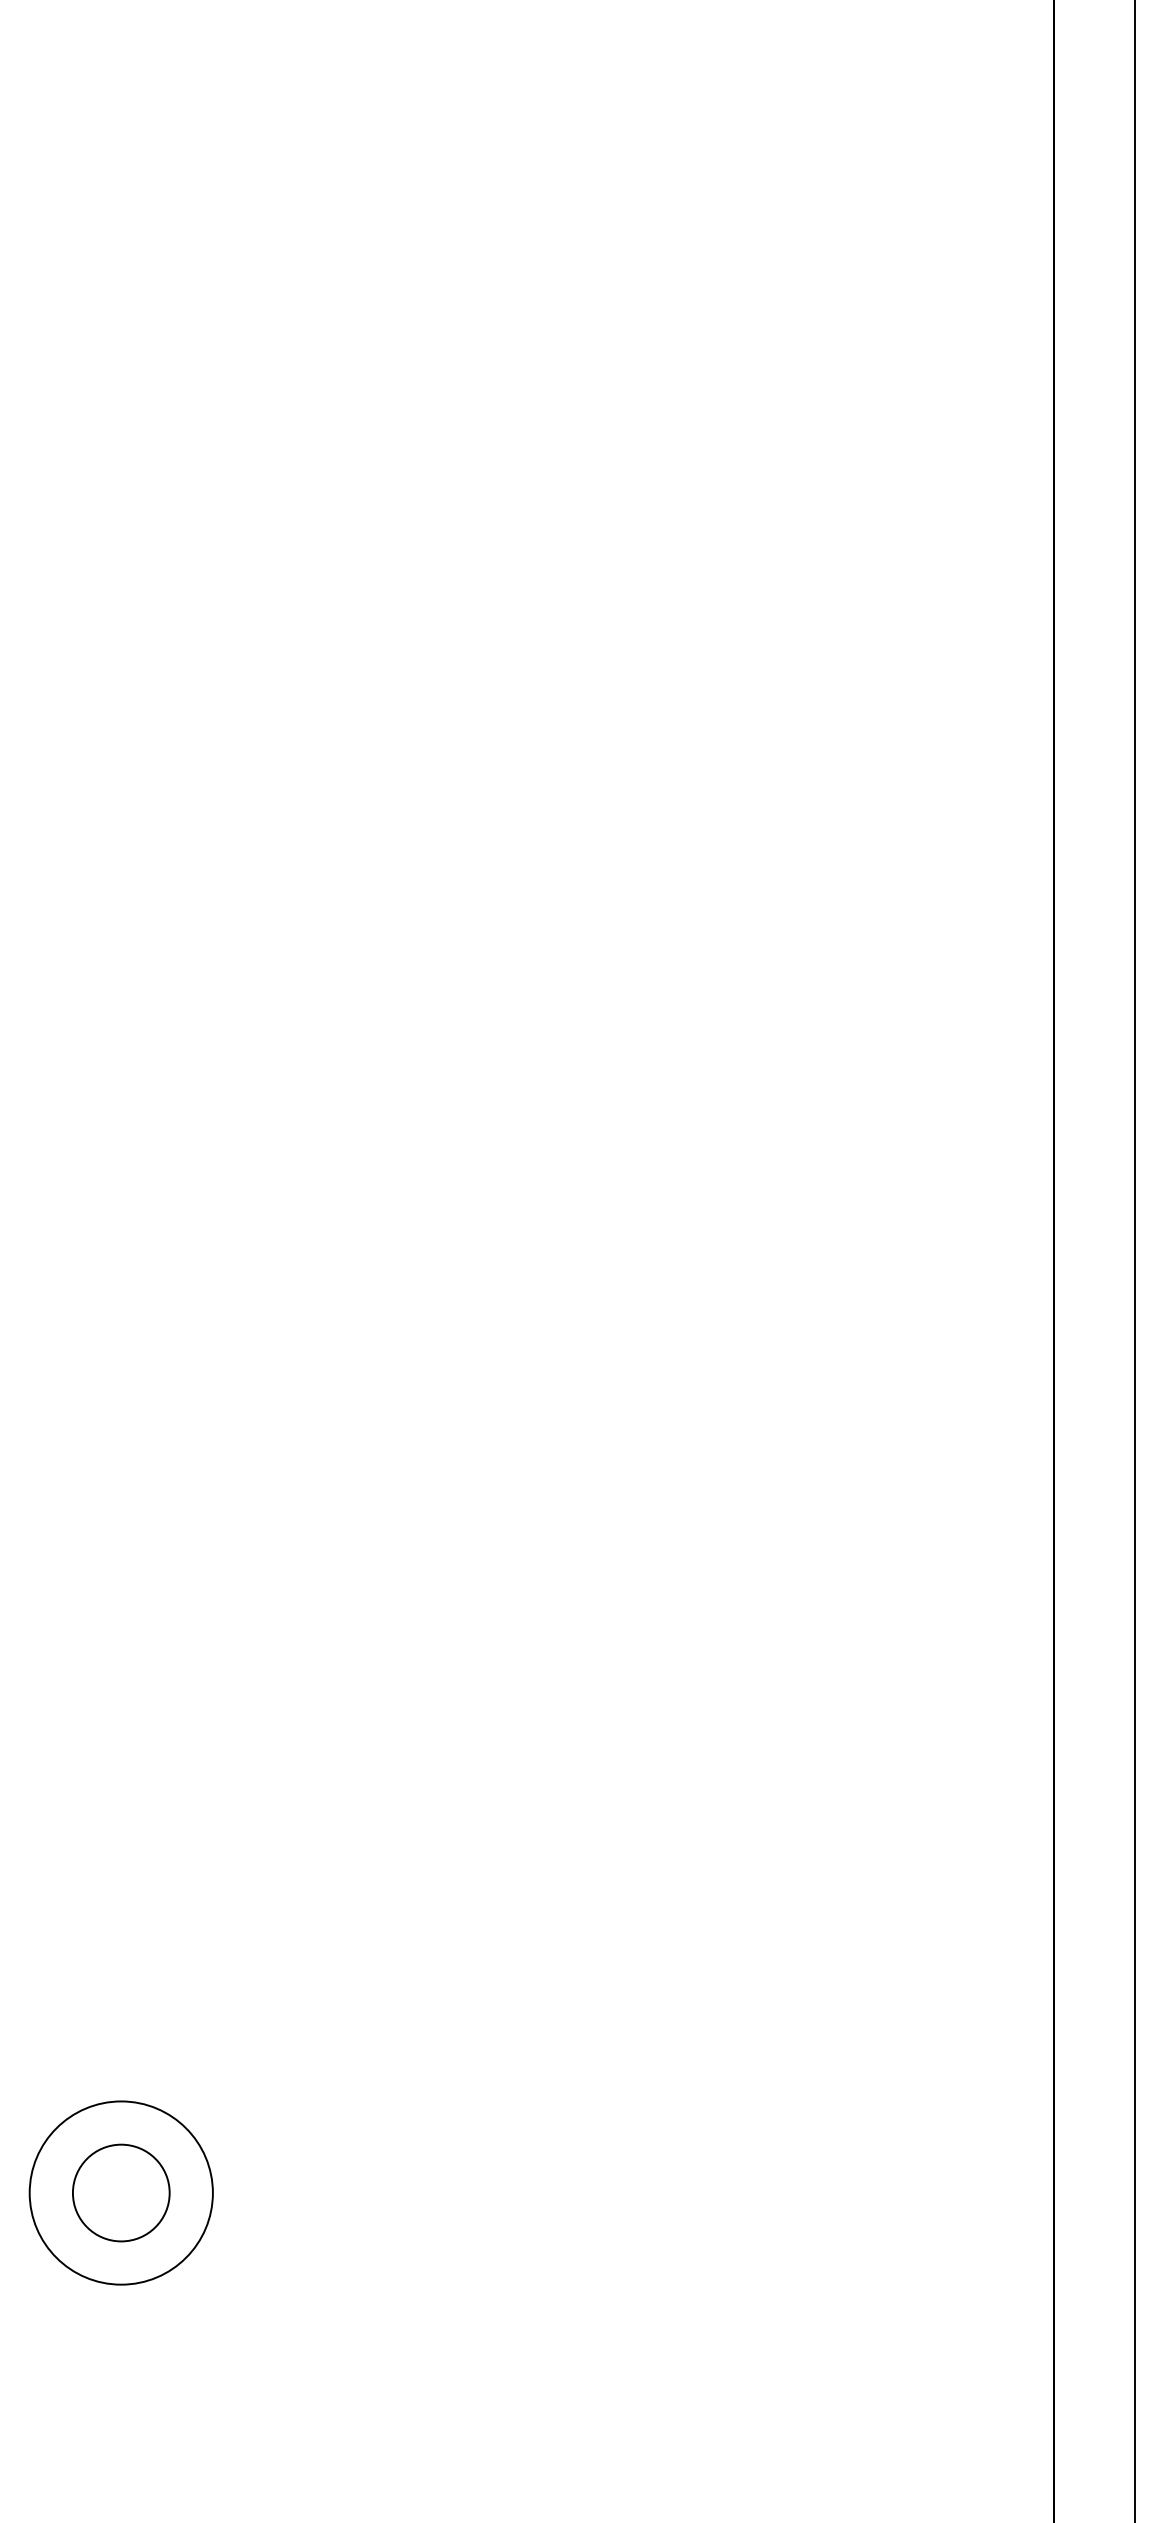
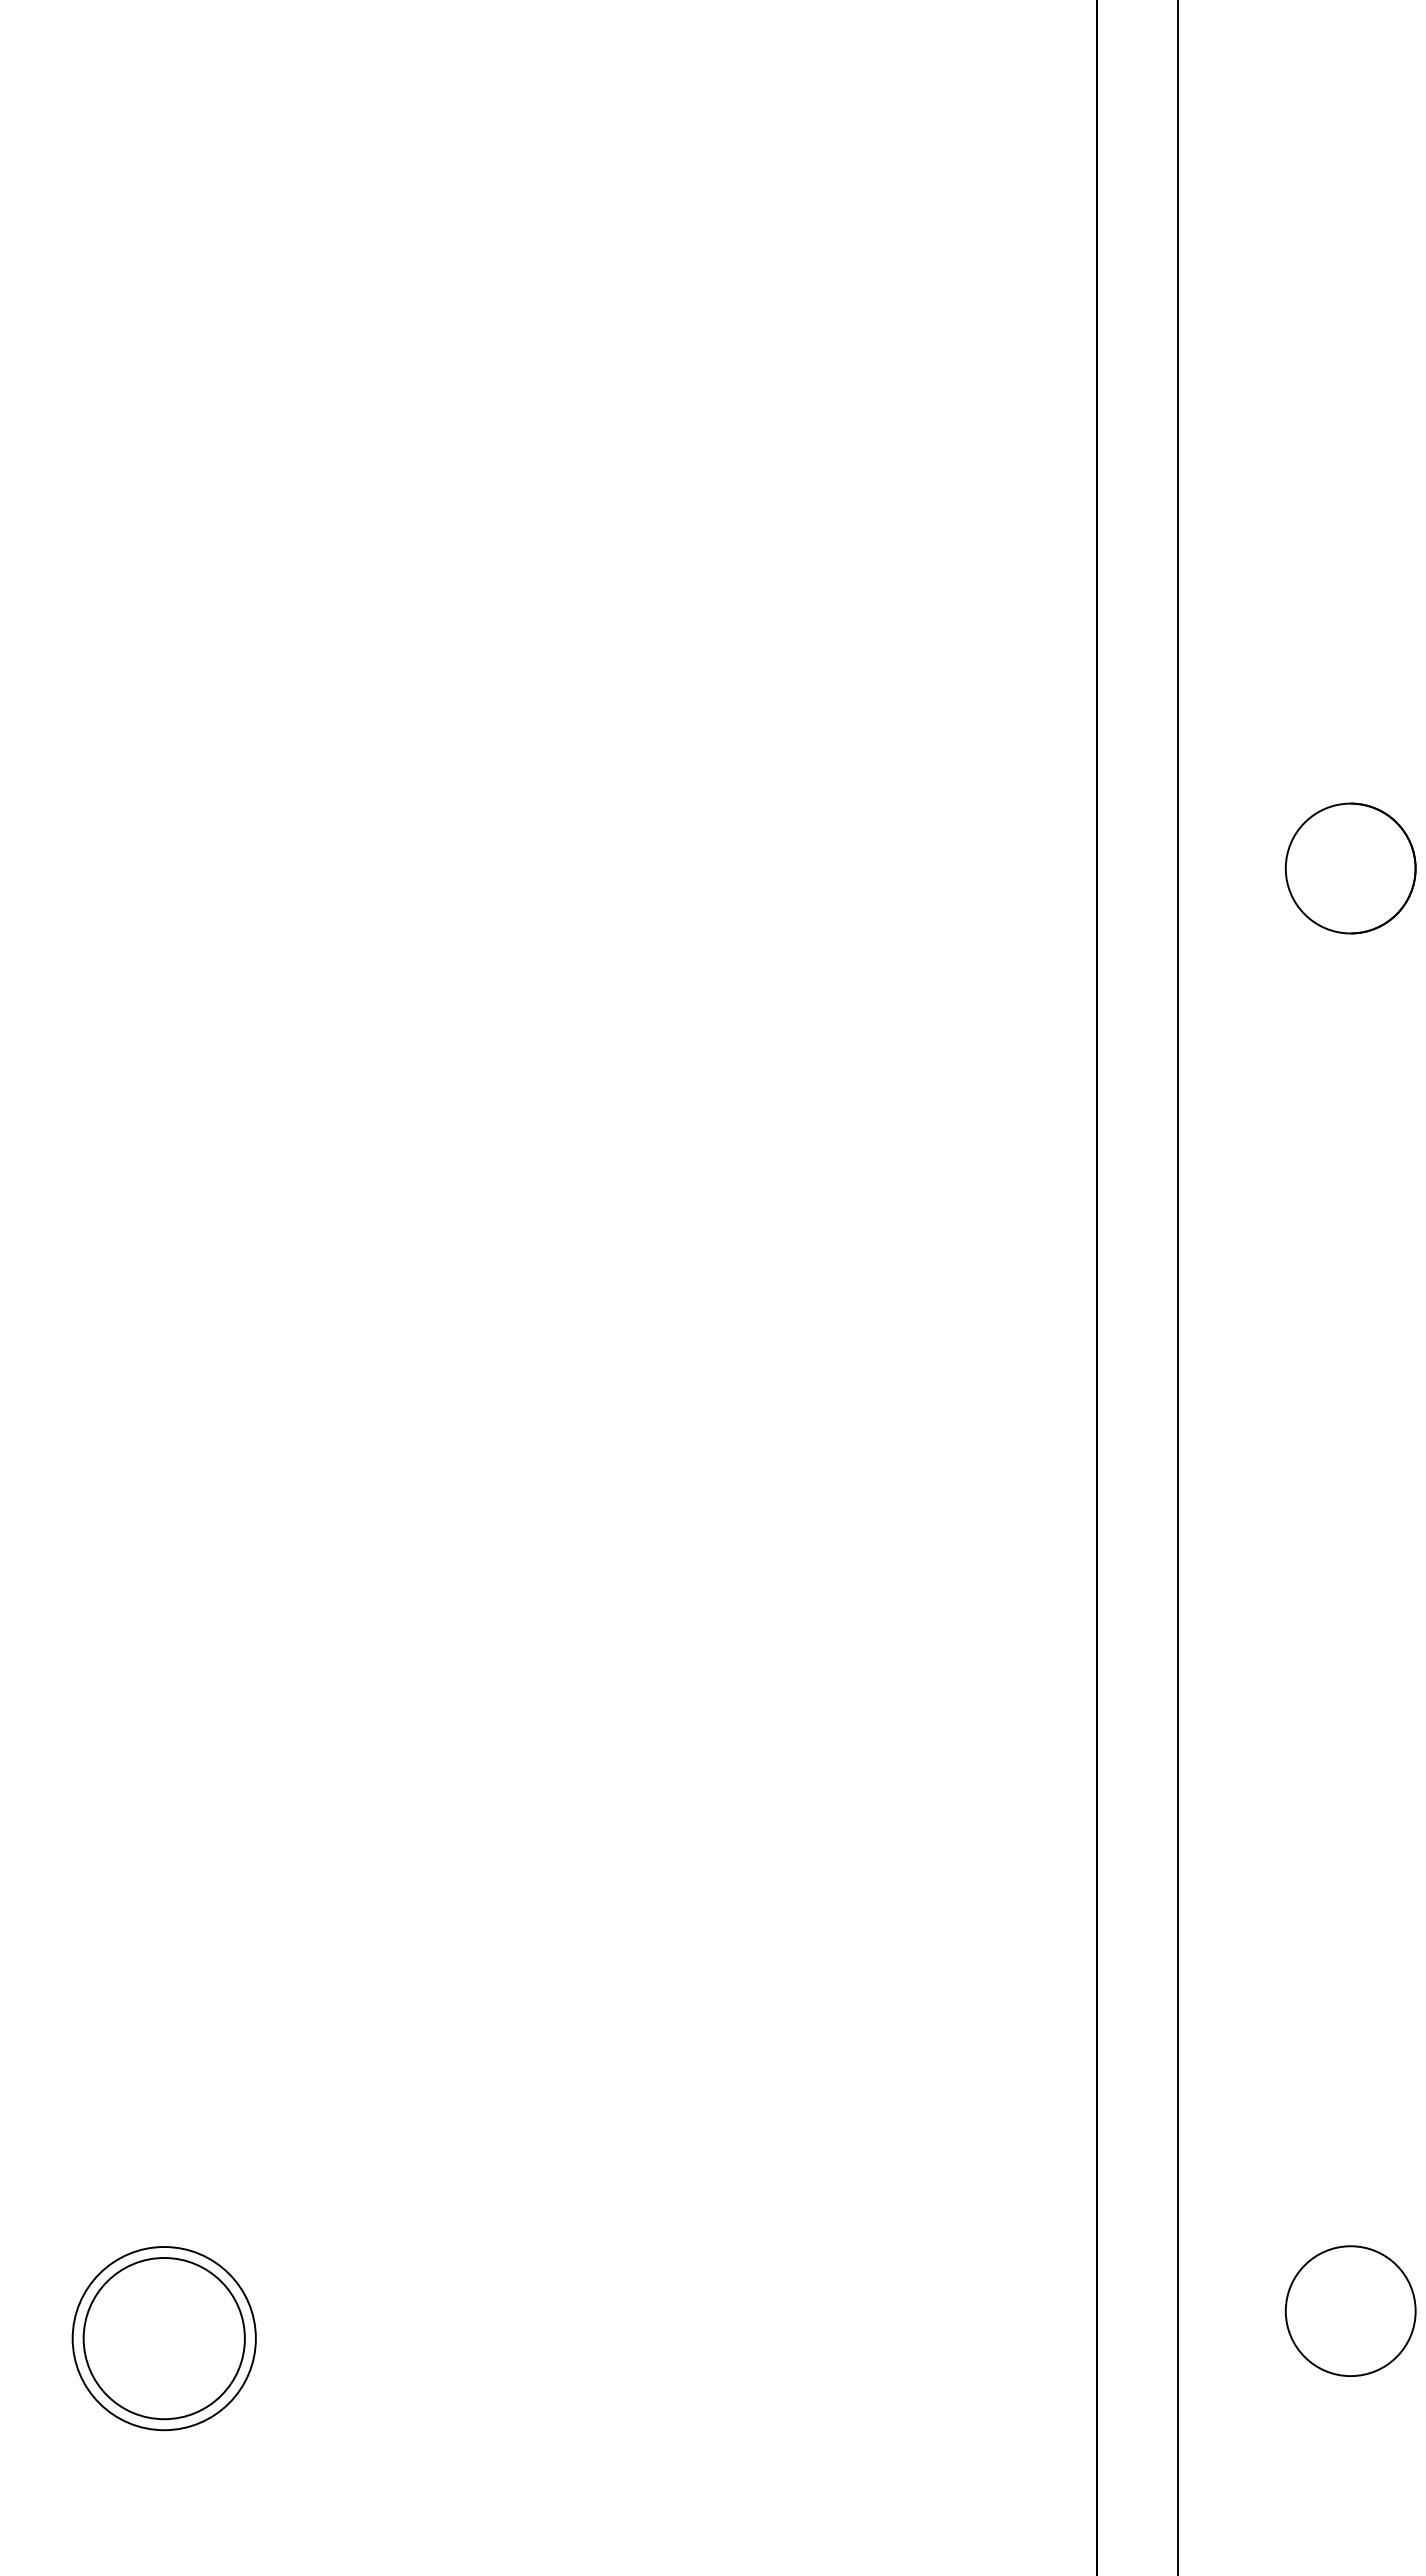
circle: (120, 2192) -> (163, 2338), size x1.67

